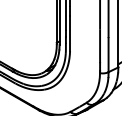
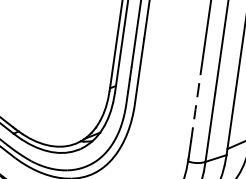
line: (100, 47) -> (196, 110), solid -> dashed

